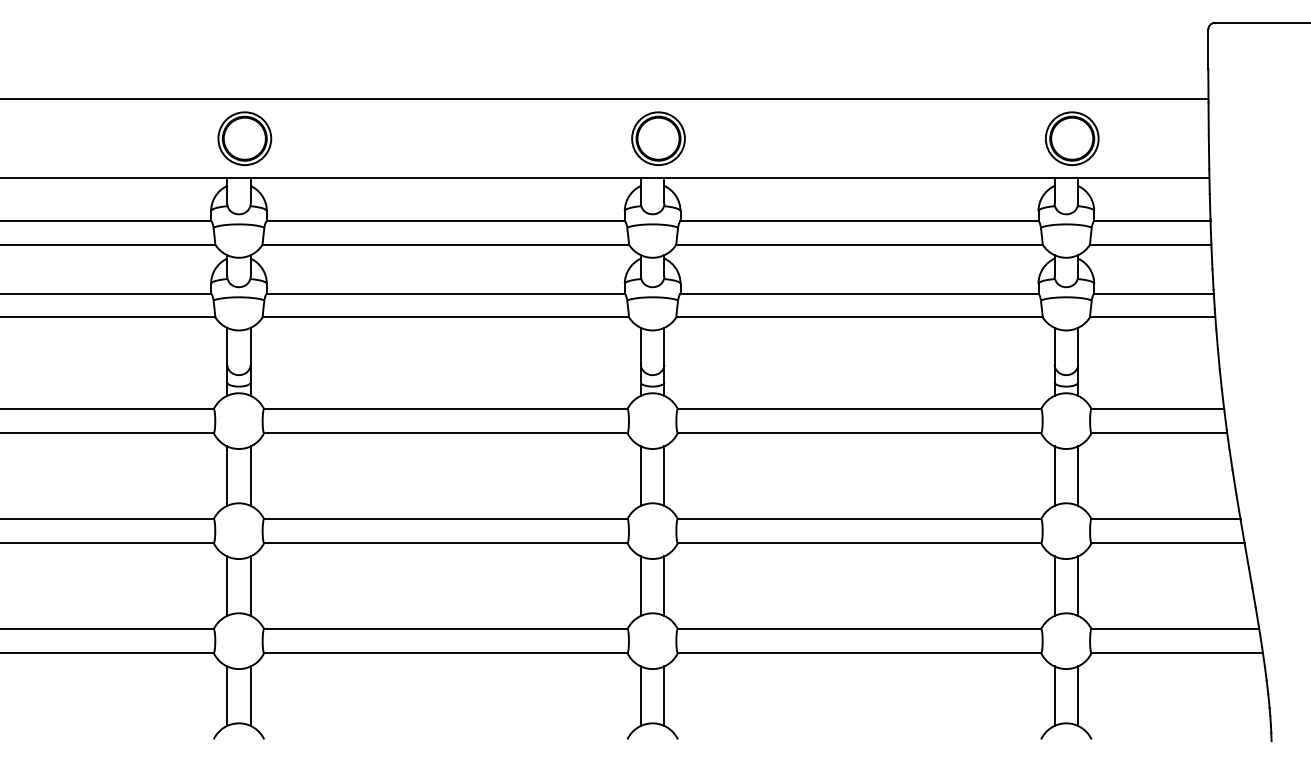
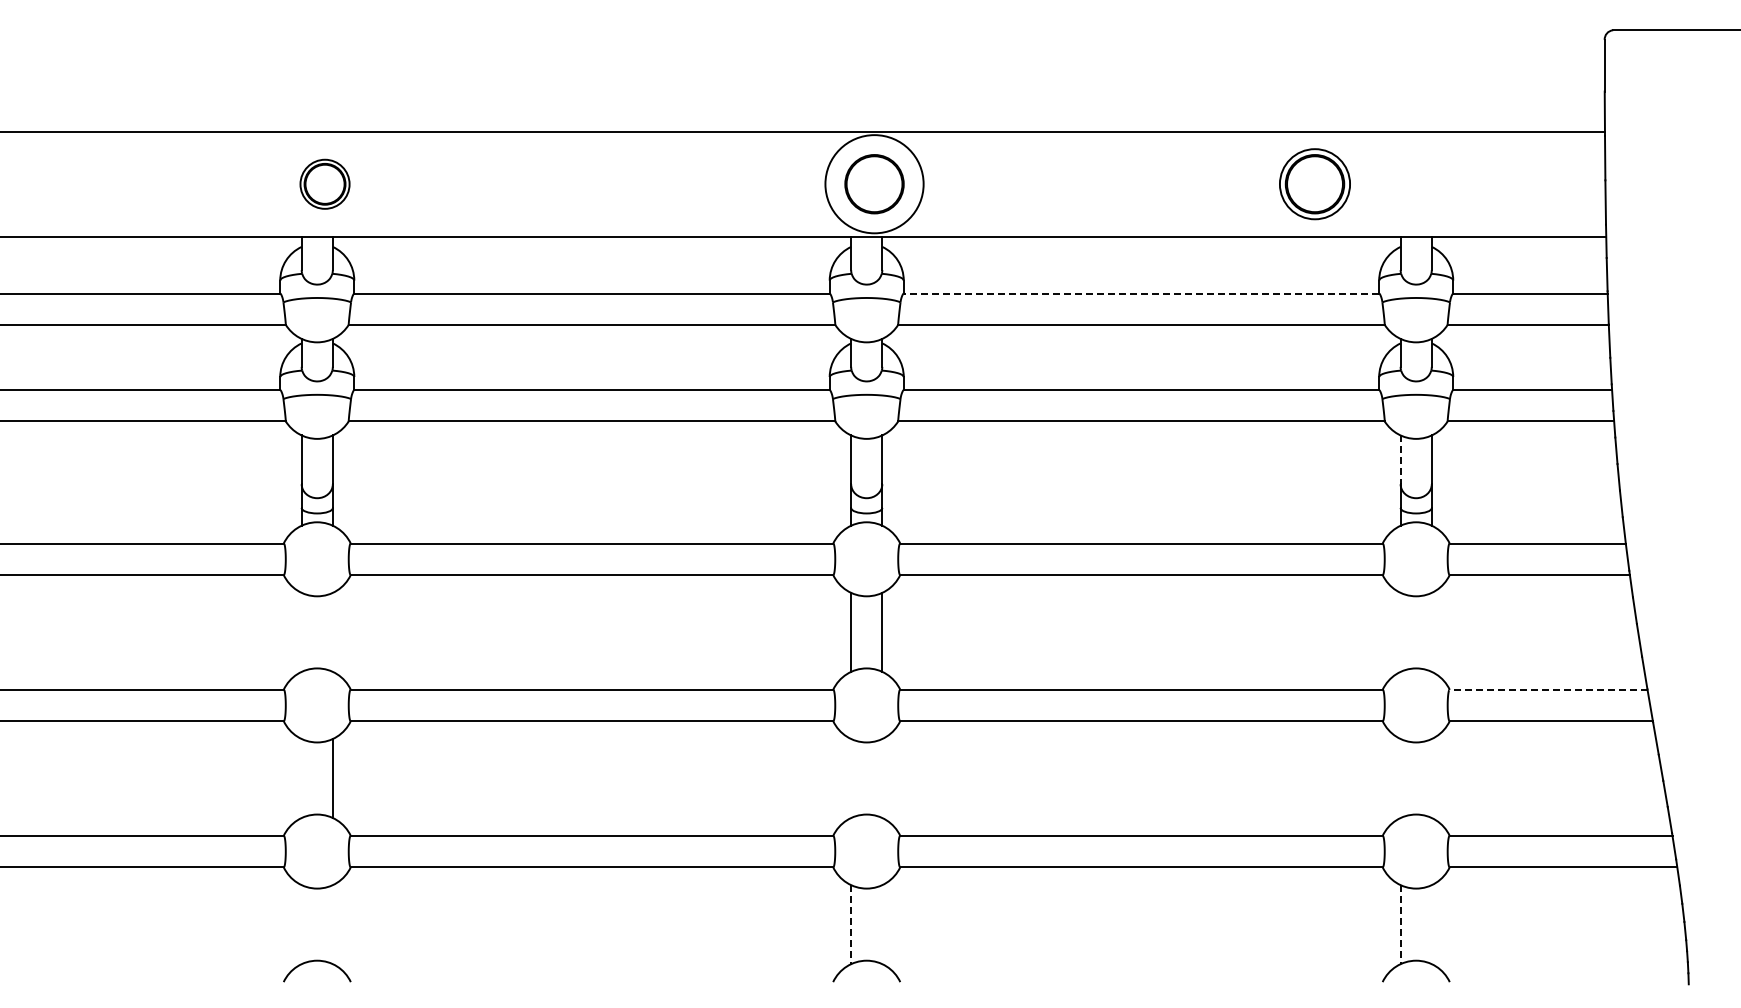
part: (244, 138) -> (324, 184), size x0.7
circle: (658, 138) -> (874, 184), size x1.4
part: (1071, 138) -> (1314, 184), moved
line: (859, 221) -> (1141, 293), solid -> dashed
line: (1054, 346) -> (1400, 460), solid -> dashed
line: (227, 475) -> (301, 631), removed
line: (250, 475) -> (332, 631), removed
line: (1054, 475) -> (1400, 631), removed
line: (1077, 475) -> (1431, 631), removed
line: (1165, 519) -> (1548, 689), solid -> dashed
line: (227, 586) -> (301, 778), removed
line: (641, 586) -> (851, 778), removed
line: (664, 586) -> (882, 778), removed
line: (1054, 586) -> (1400, 778), removed
line: (1077, 586) -> (1431, 778), removed
line: (227, 696) -> (301, 924), removed
line: (250, 696) -> (332, 924), removed
line: (641, 696) -> (851, 925), solid -> dashed
line: (664, 696) -> (882, 924), removed
line: (1054, 696) -> (1400, 925), solid -> dashed
line: (1077, 696) -> (1431, 924), removed

